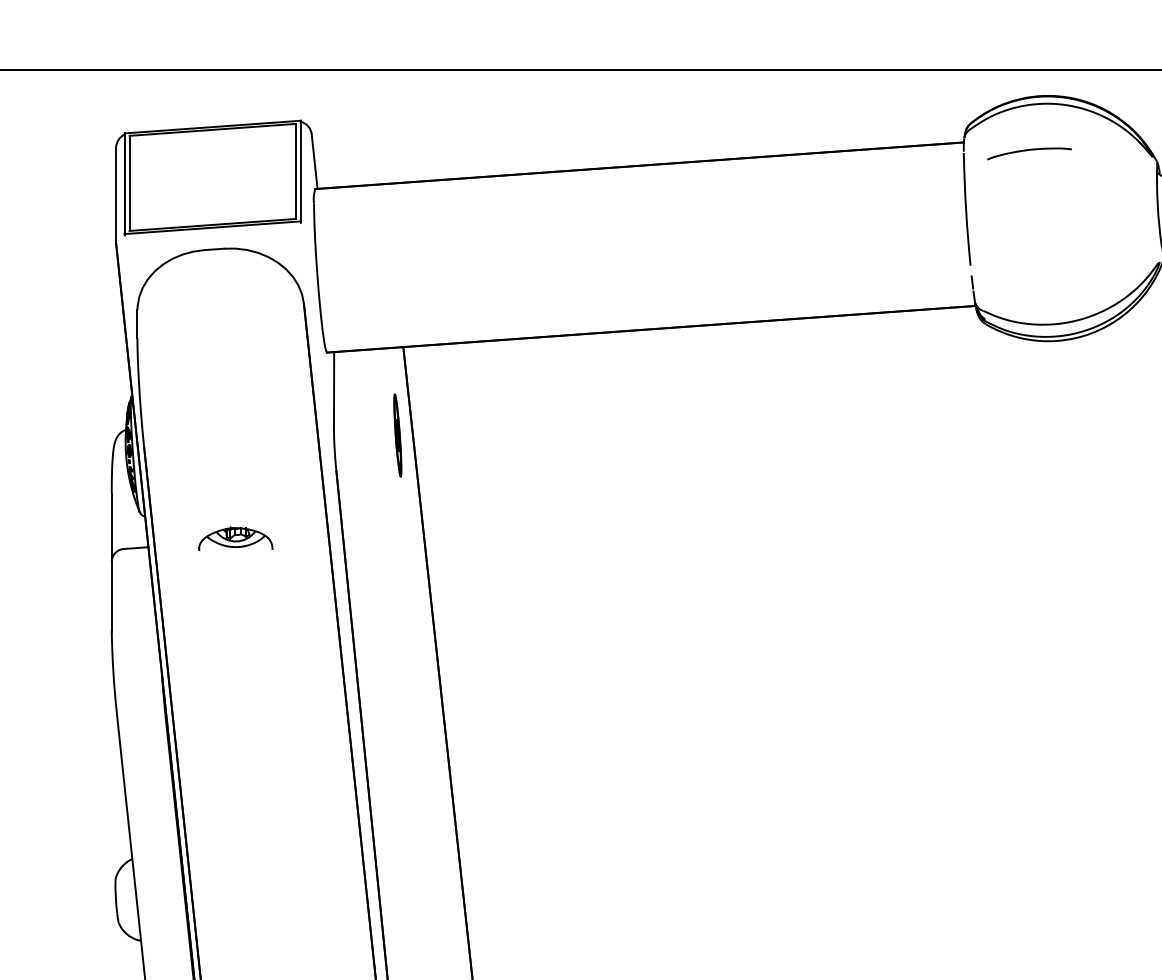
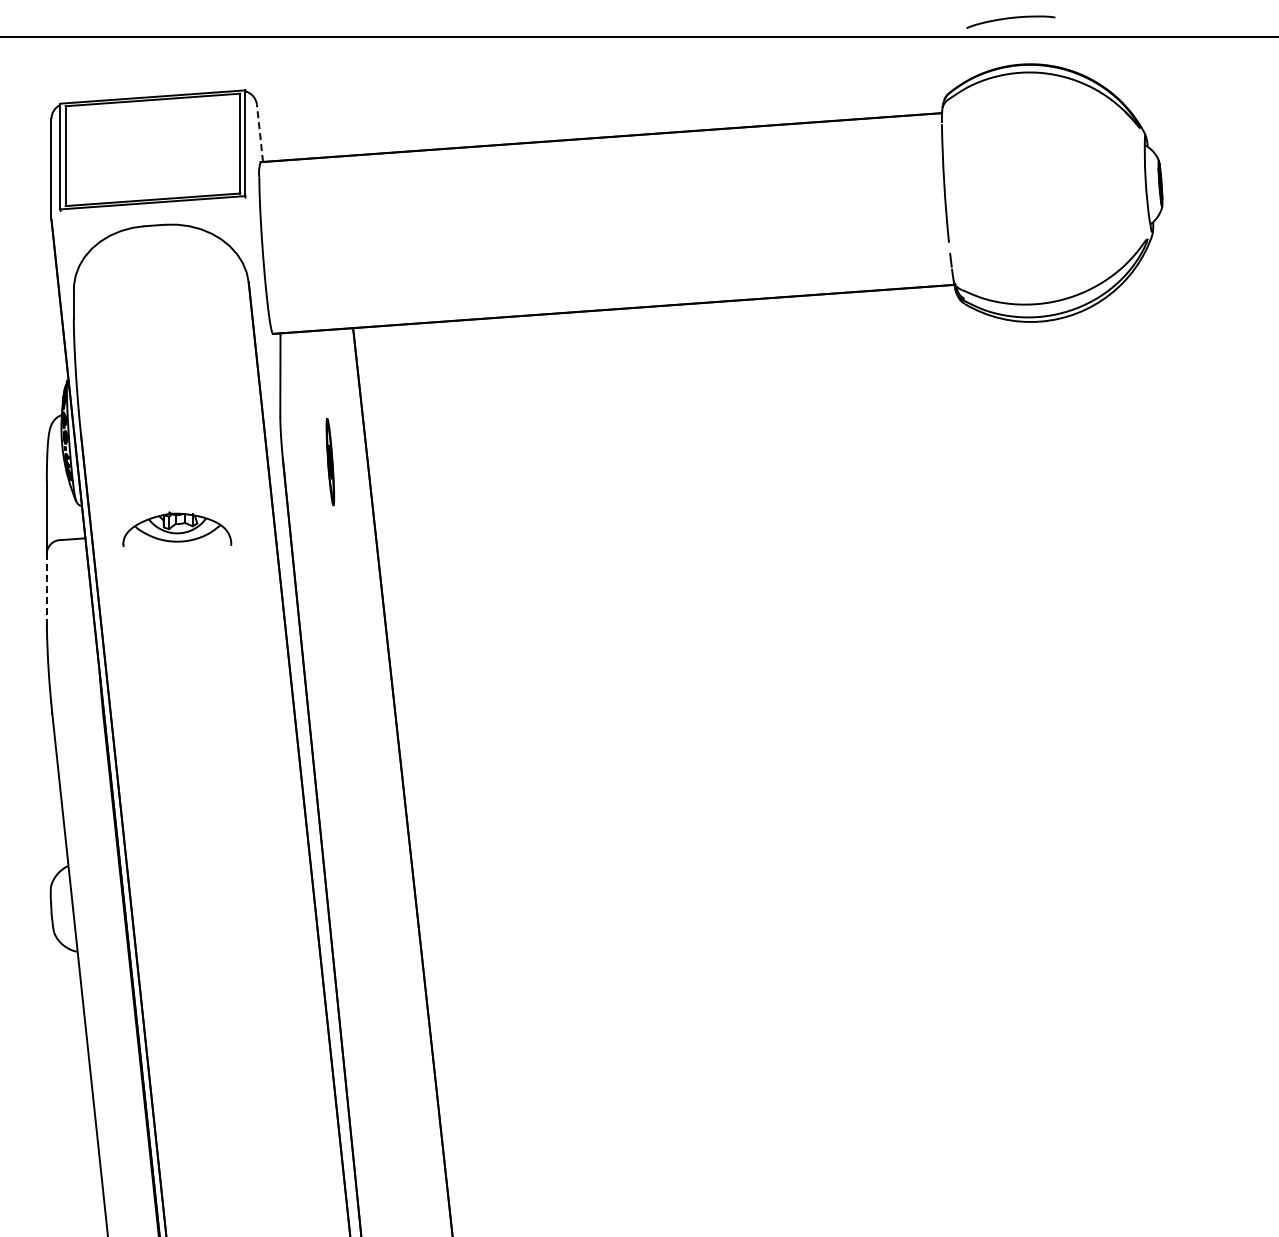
curve: (1028, 151) -> (1009, 19), moved
line: (314, 161) -> (259, 133), solid -> dashed
part: (397, 435) -> (330, 462), moved
part: (235, 538) -> (176, 529), size x1.4
line: (111, 595) -> (46, 589), solid -> dashed

